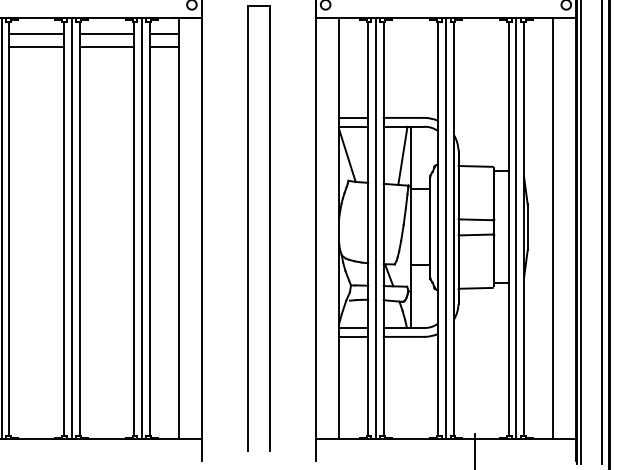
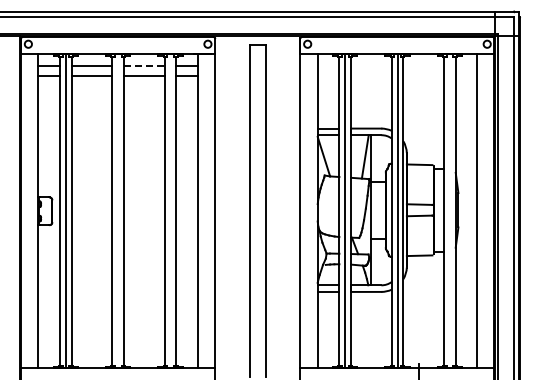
line: (106, 34) -> (144, 66), solid -> dashed
line: (72, 227) -> (118, 210), removed
line: (141, 227) -> (170, 210), removed
line: (515, 227) -> (449, 210), removed

